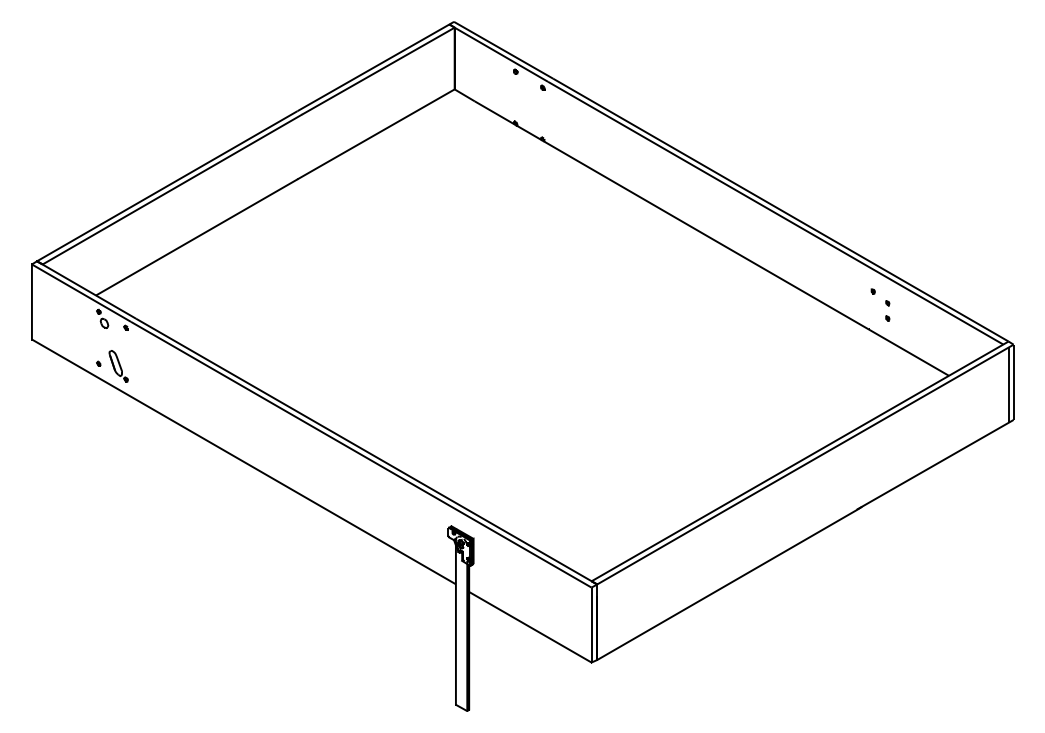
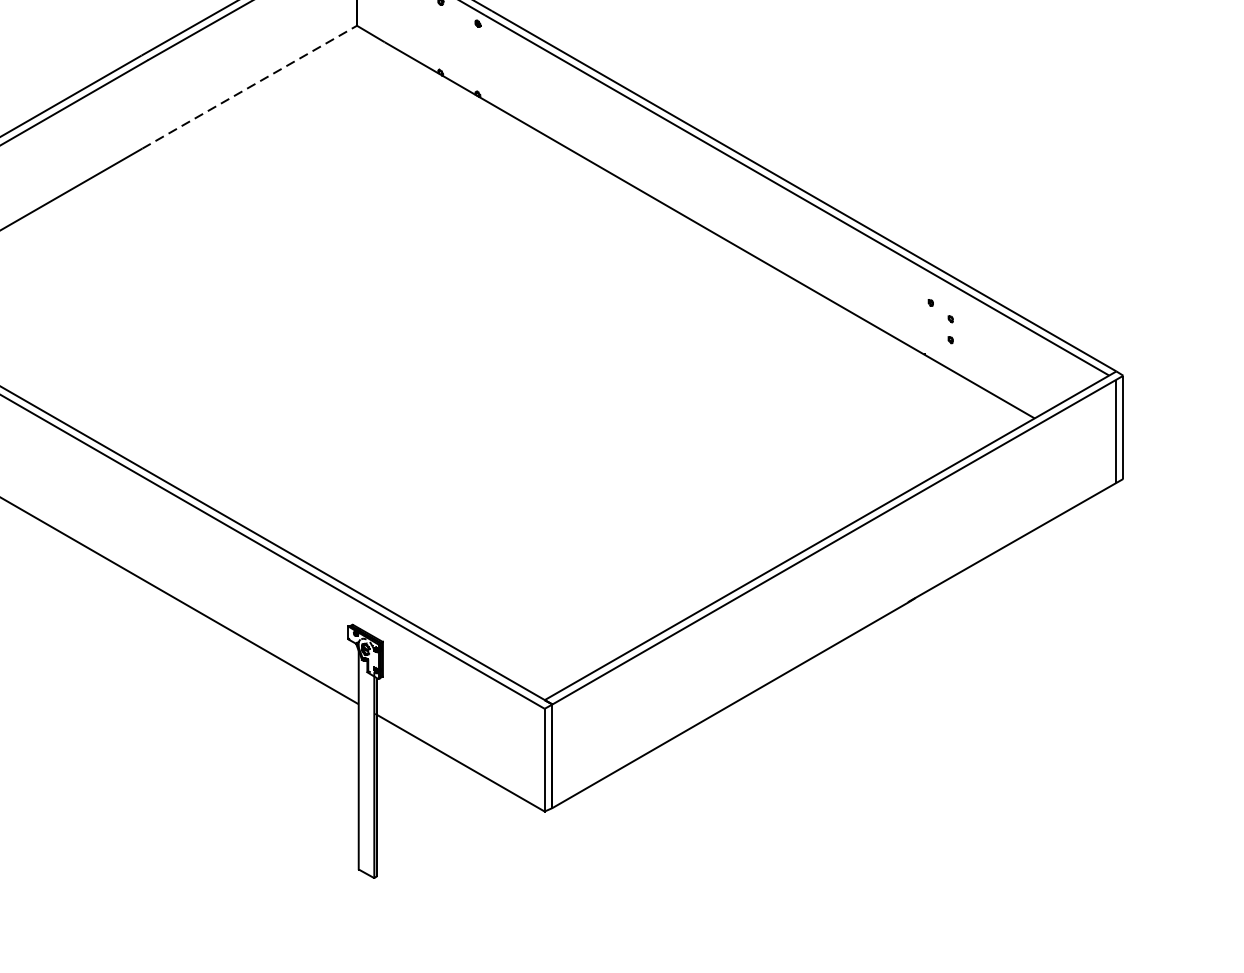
line: (376, 133) -> (249, 86), solid -> dashed

